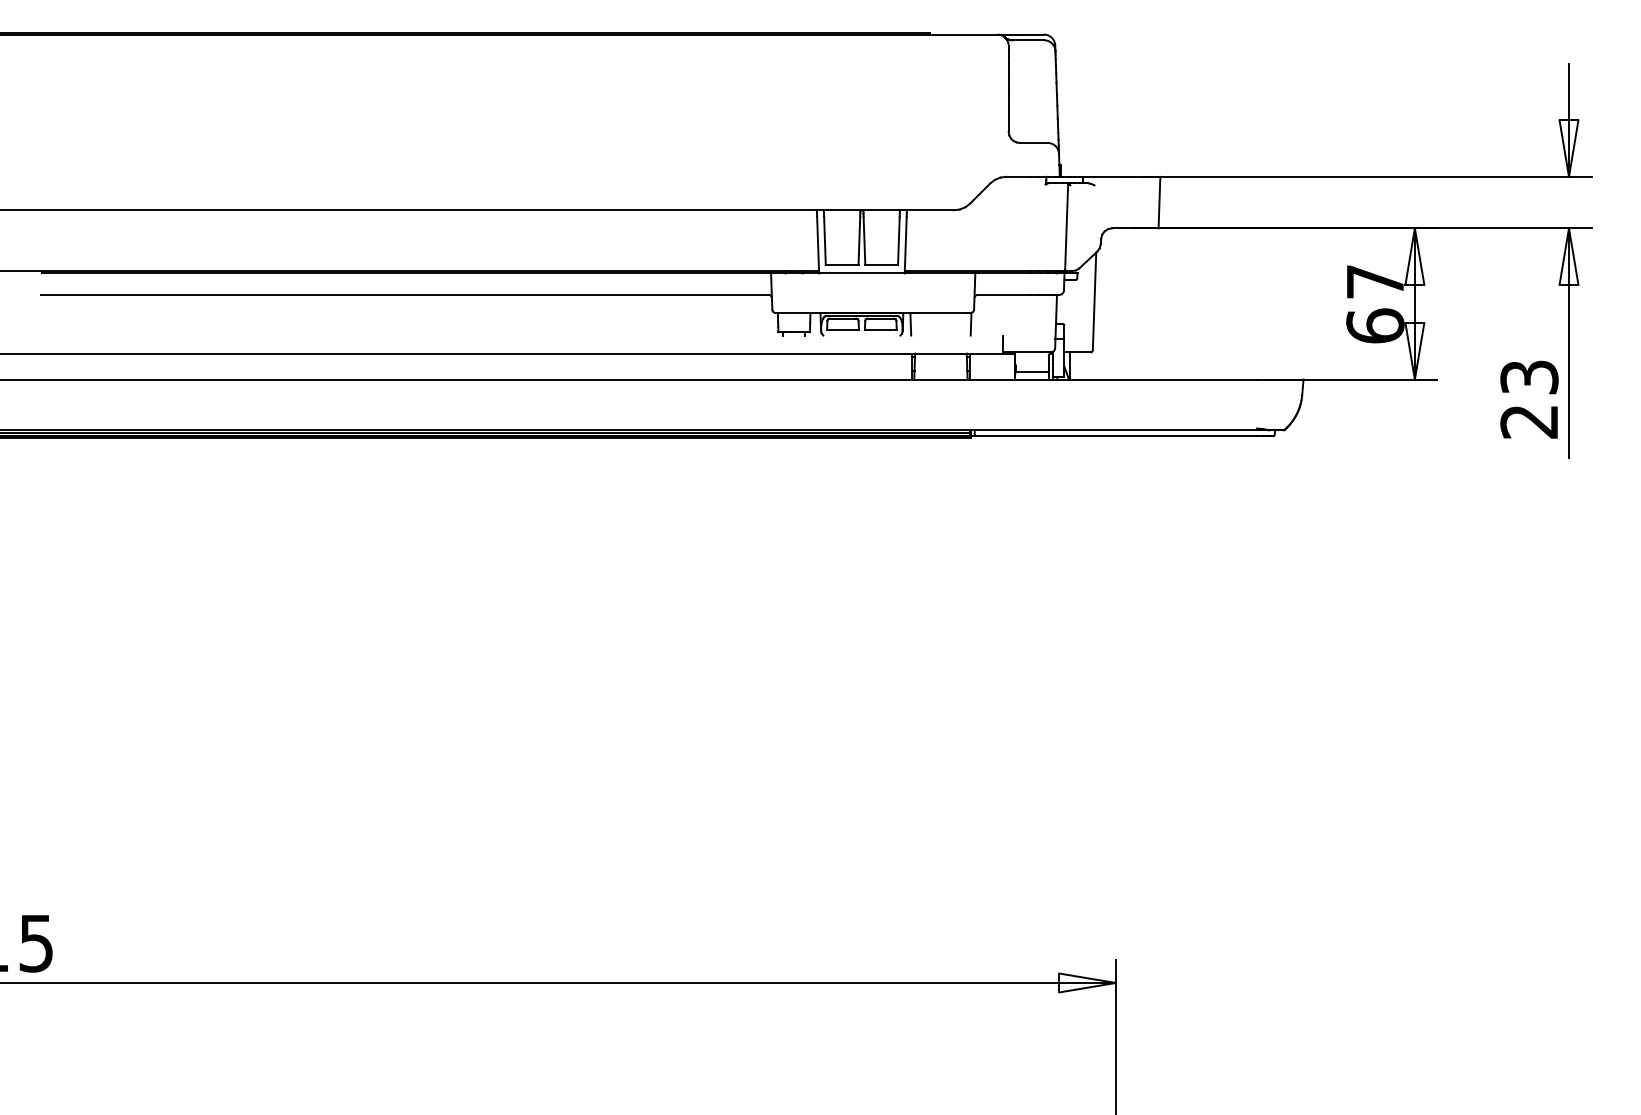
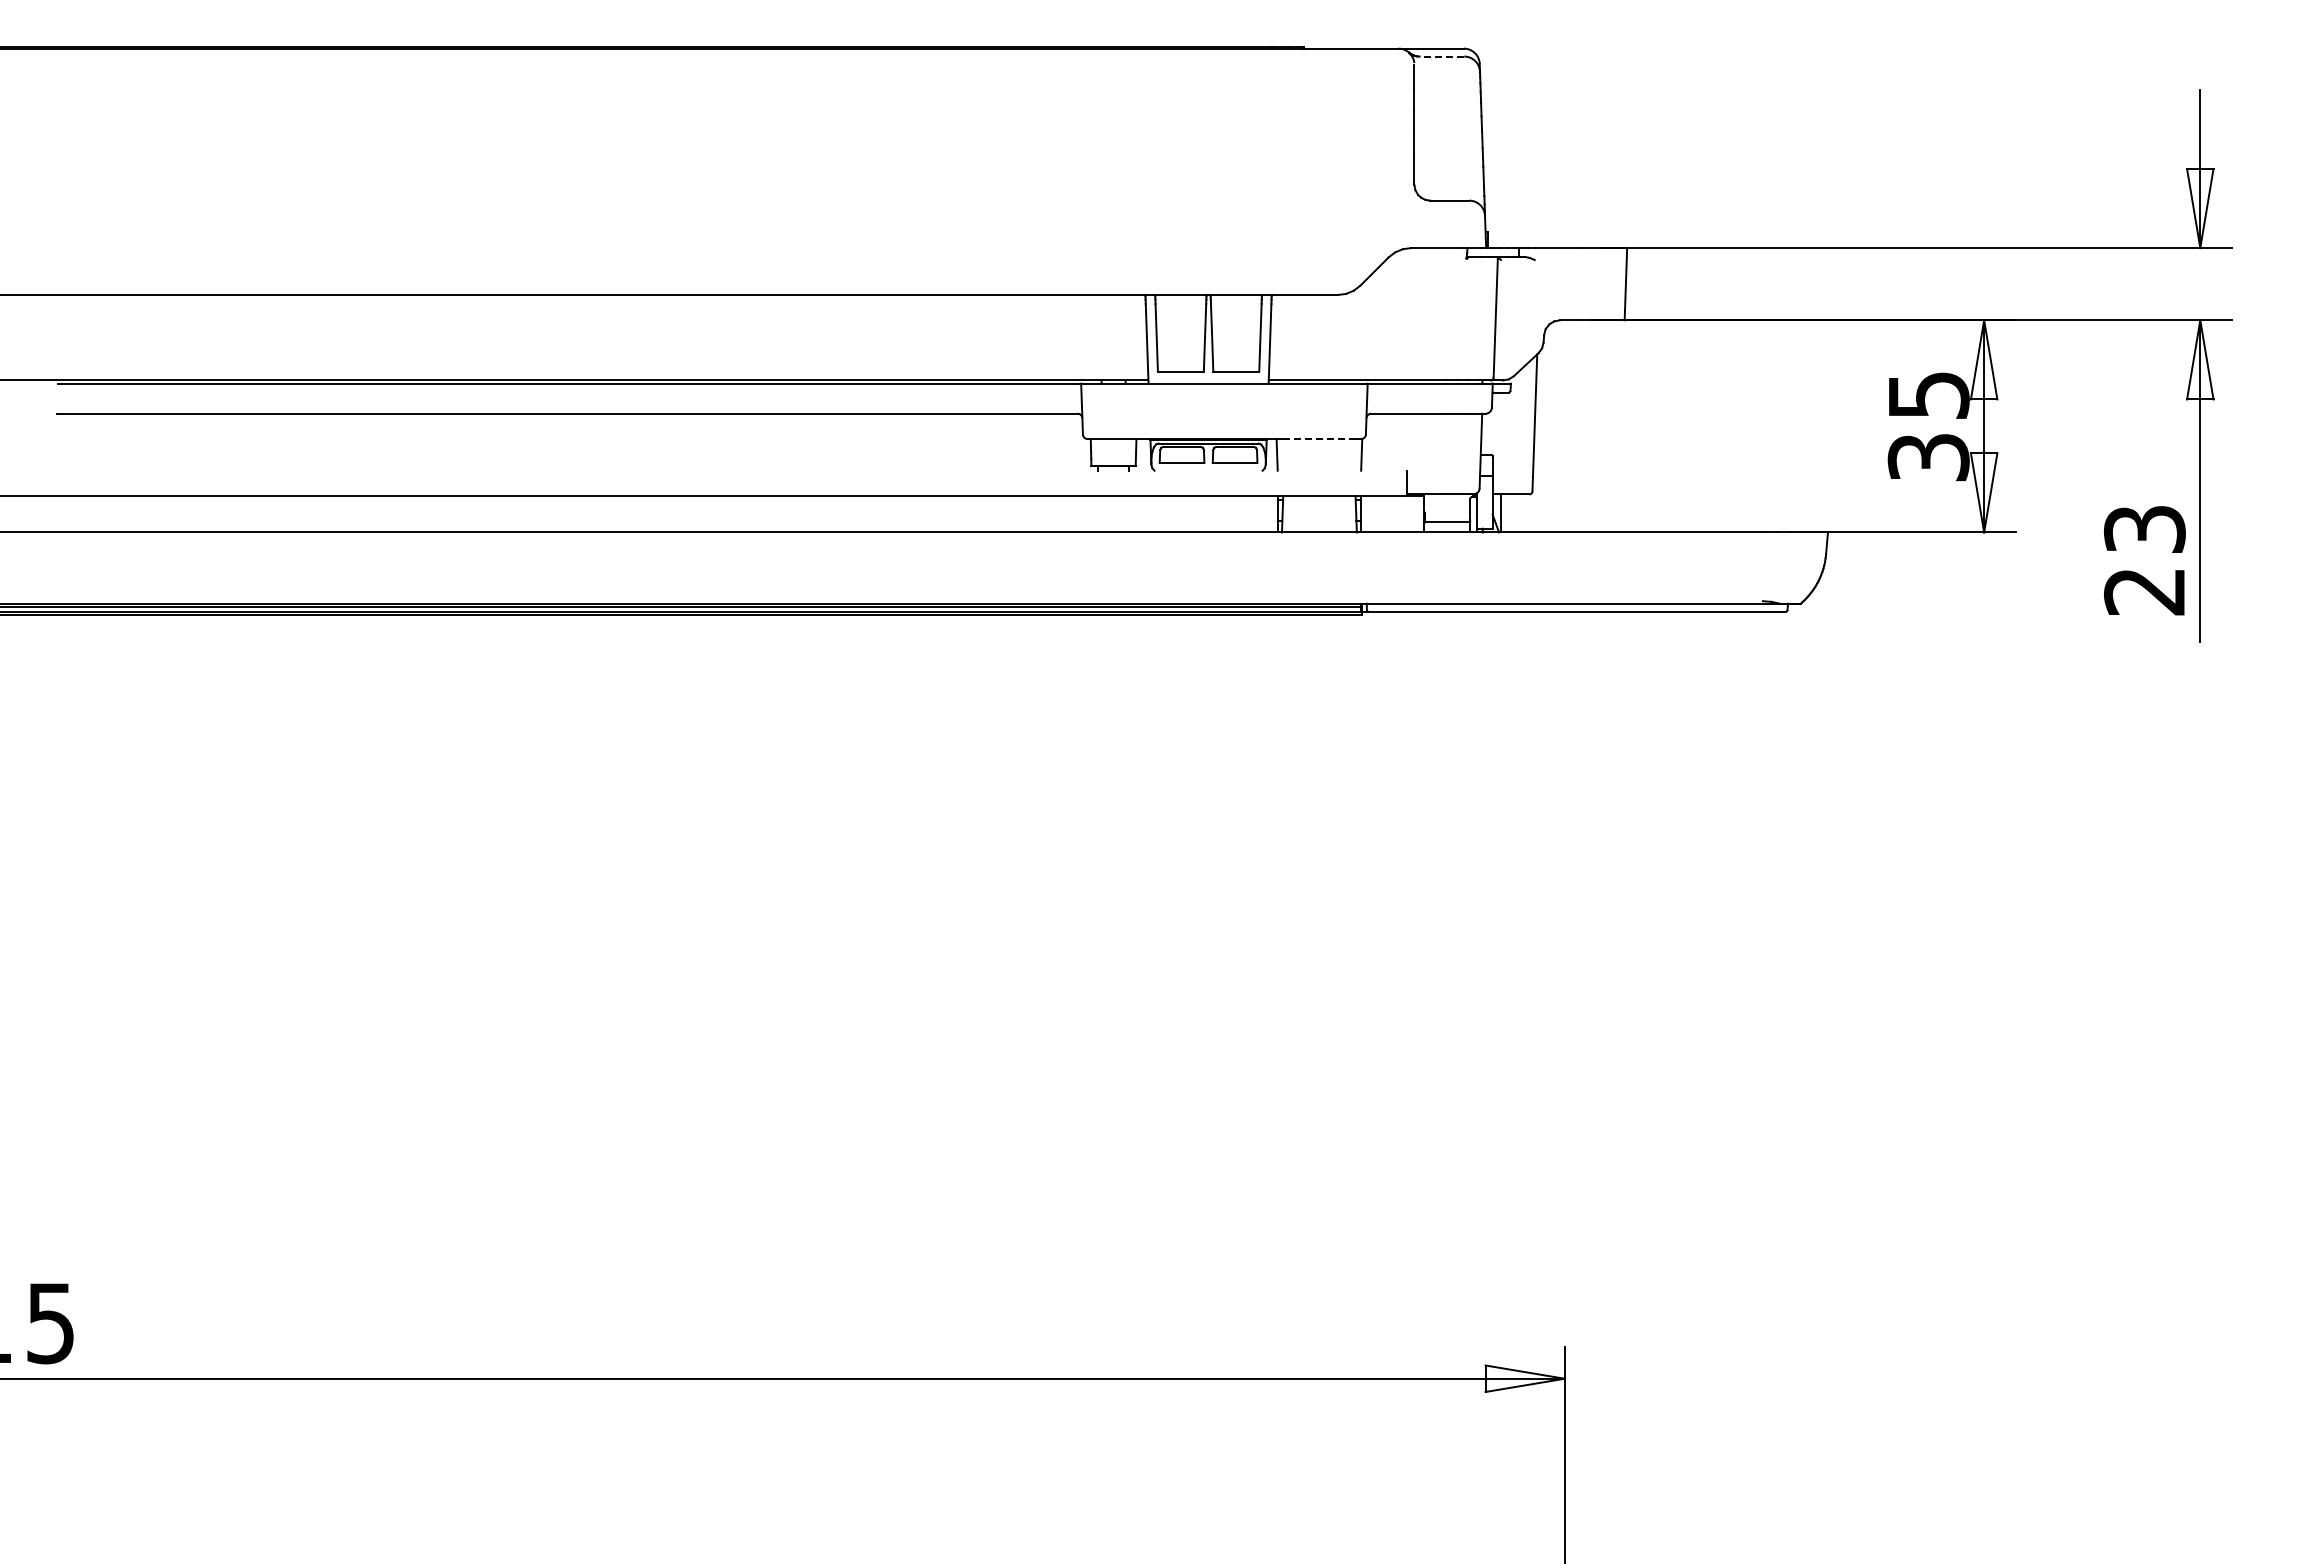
line: (1027, 40) -> (1441, 56), solid -> dashed
text: (1375, 304) -> (1928, 426), 67 -> 35
line: (940, 313) -> (1318, 439), solid -> dashed

